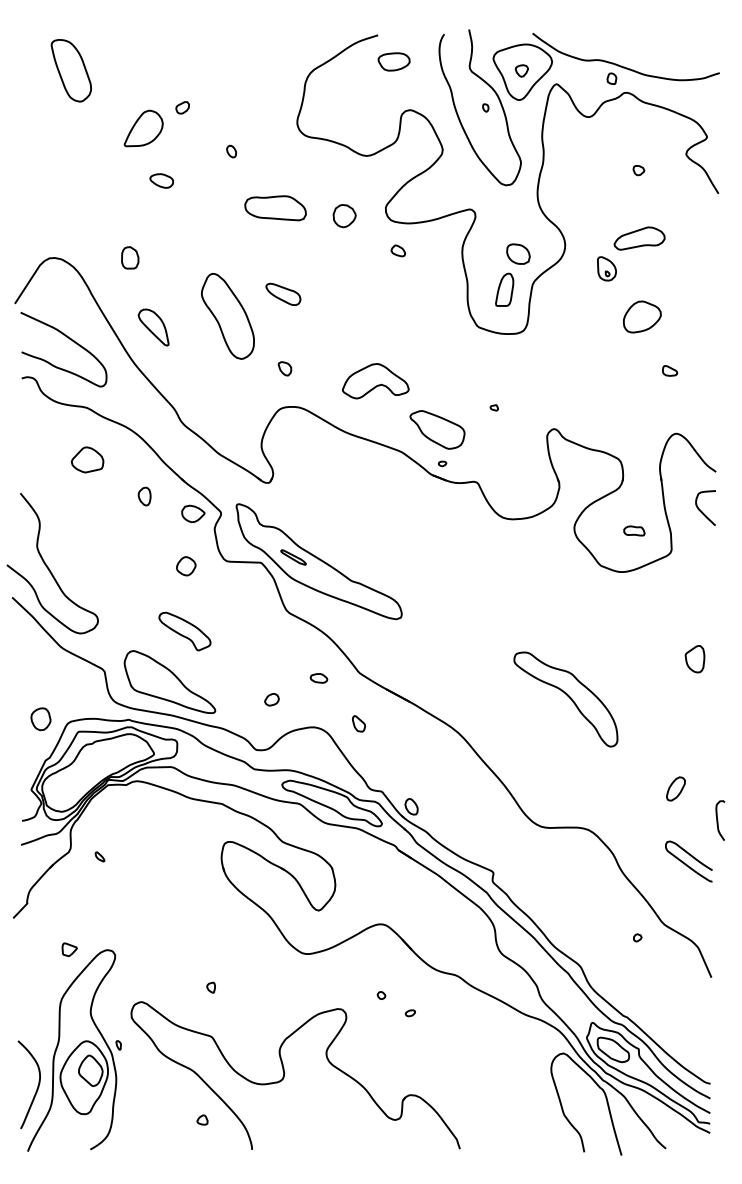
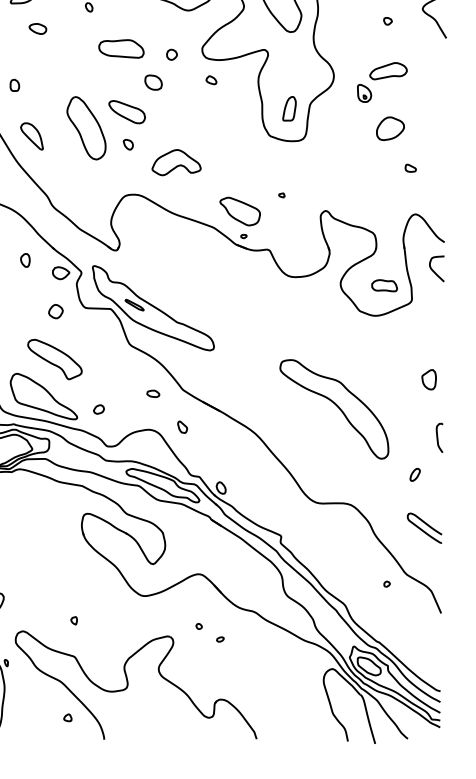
part: (344, 216) -> (171, 55), size x0.62
part: (518, 253) -> (153, 82), moved
part: (130, 257) -> (15, 85), size x0.71
part: (283, 294) -> (127, 112), size x1.43
part: (284, 368) -> (127, 144), moved
part: (375, 381) -> (176, 162), moved
part: (634, 530) -> (384, 285), size x1.67
part: (184, 631) -> (54, 359), size x1.43
part: (271, 699) -> (98, 409), moved
part: (565, 699) -> (334, 409), size x1.43
part: (675, 788) -> (414, 474), size x0.71
curve: (718, 820) -> (438, 437), moved

